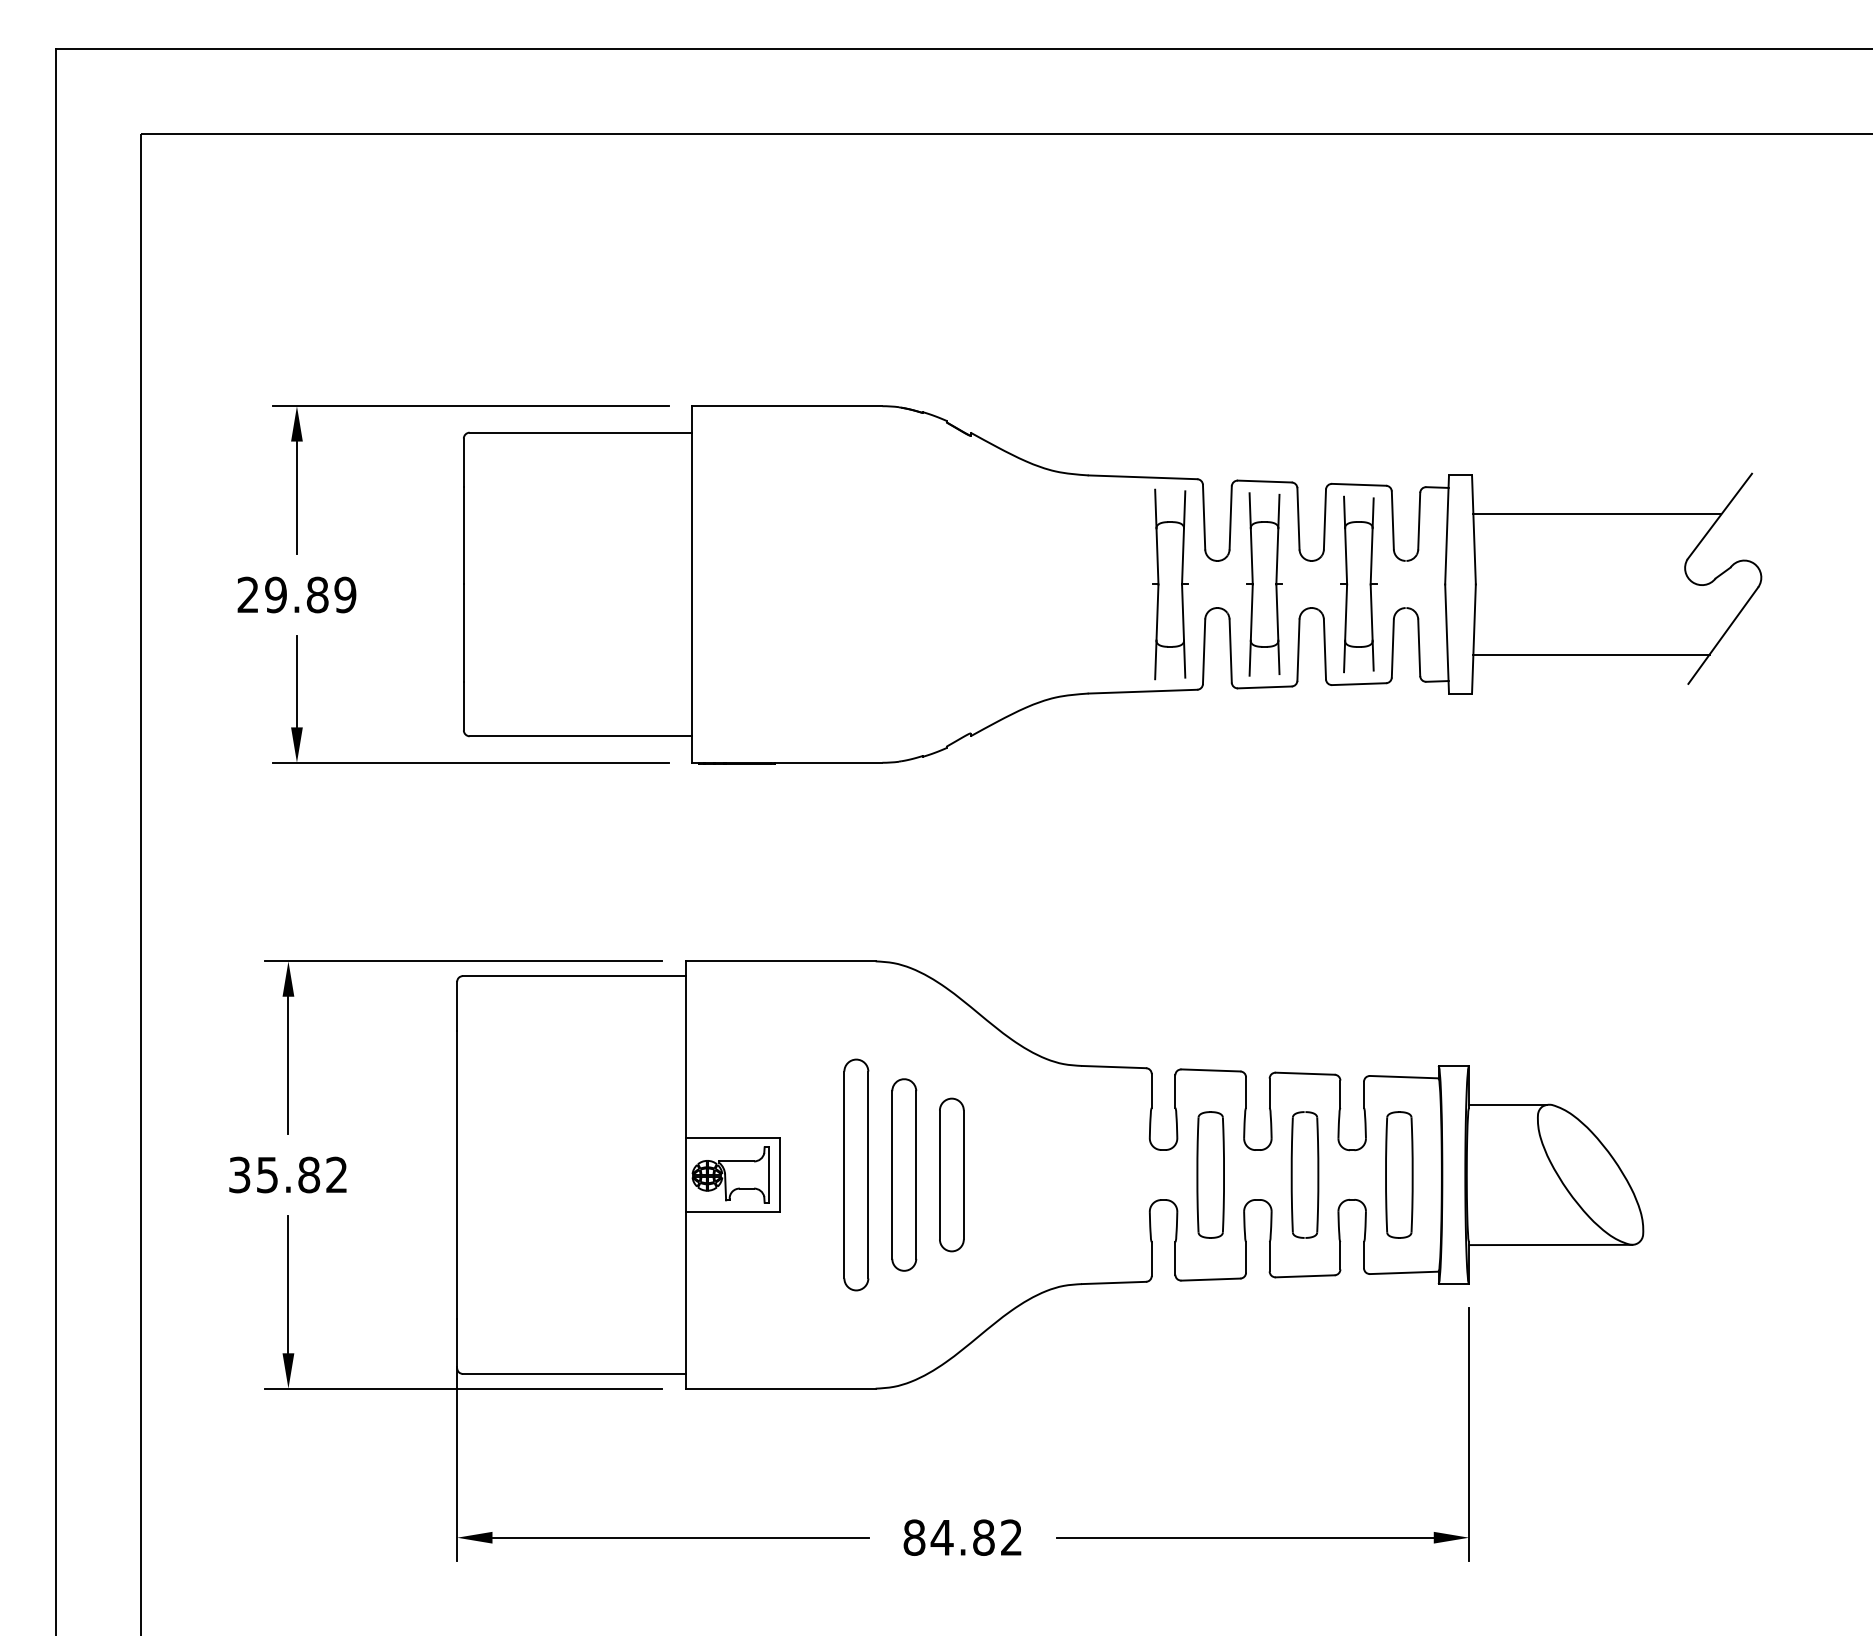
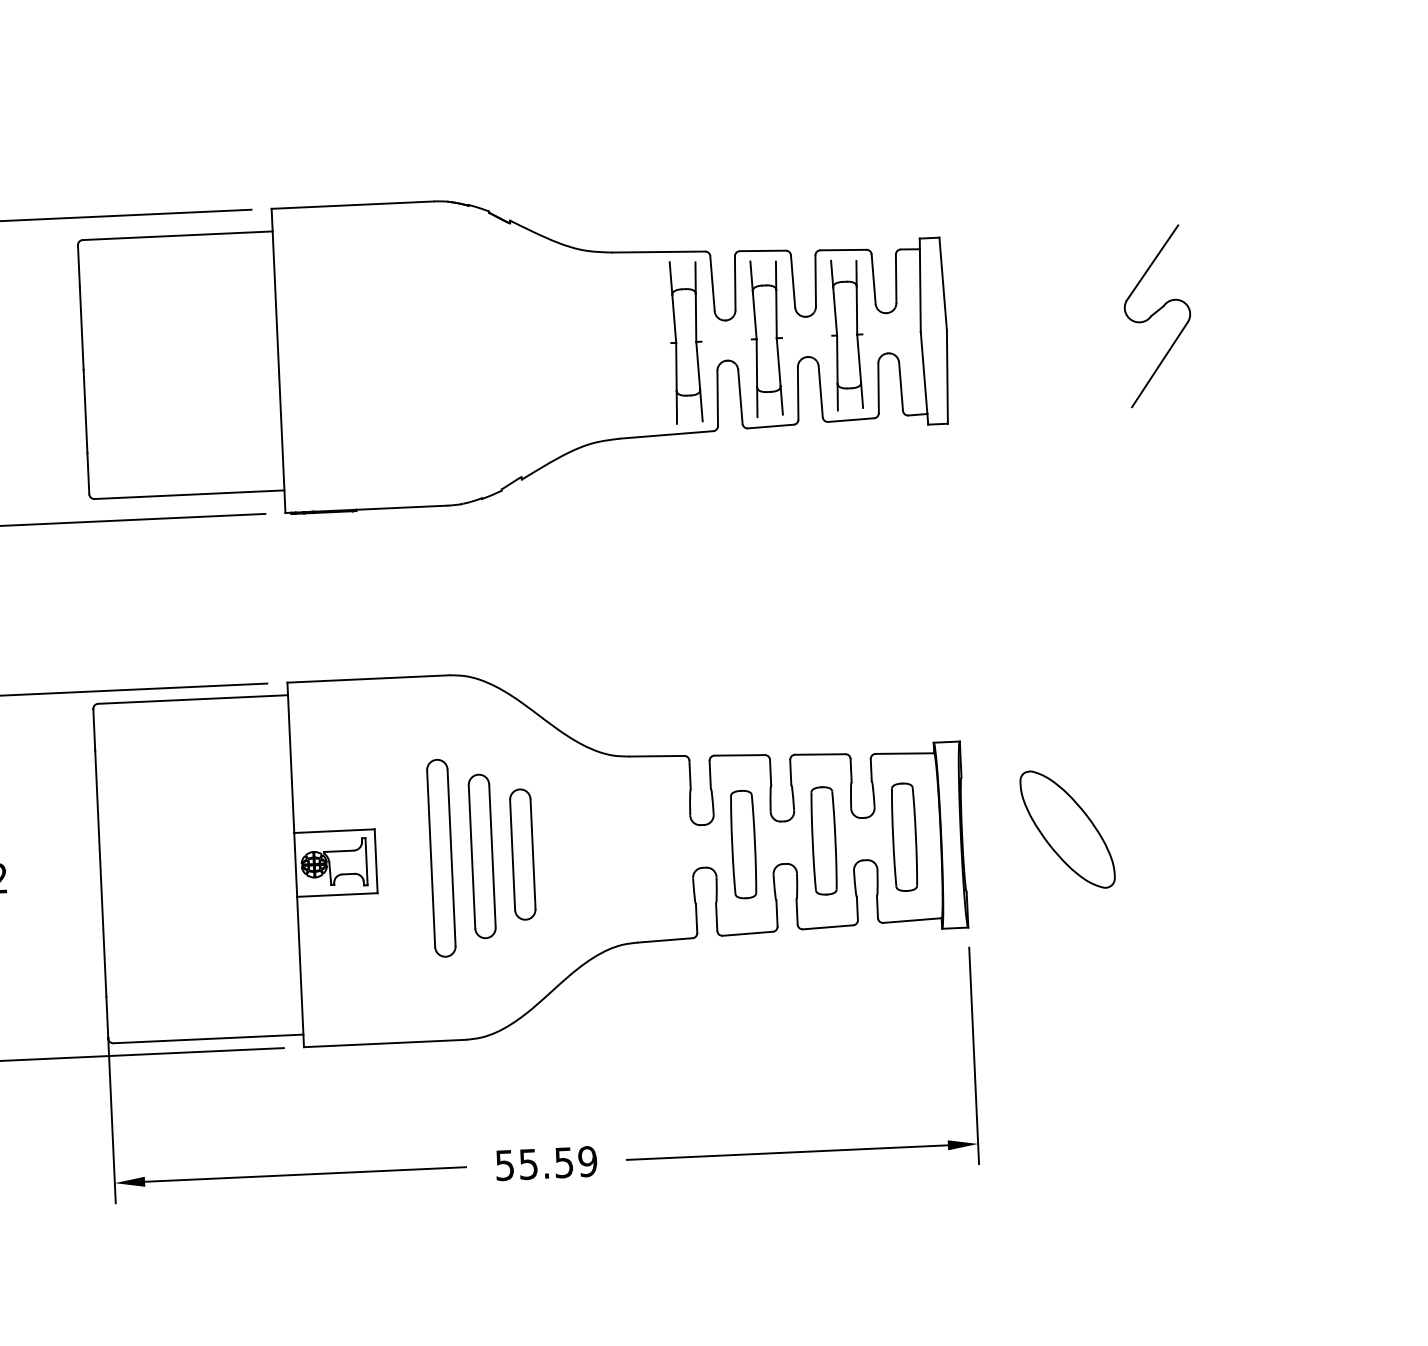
line: (1597, 514) -> (1047, 266), removed
line: (1591, 654) -> (1048, 385), removed
line: (1508, 1104) -> (994, 772), removed
line: (1550, 1244) -> (1036, 890), removed
text: (962, 1537) -> (545, 1163), 84.82 -> 55.59

